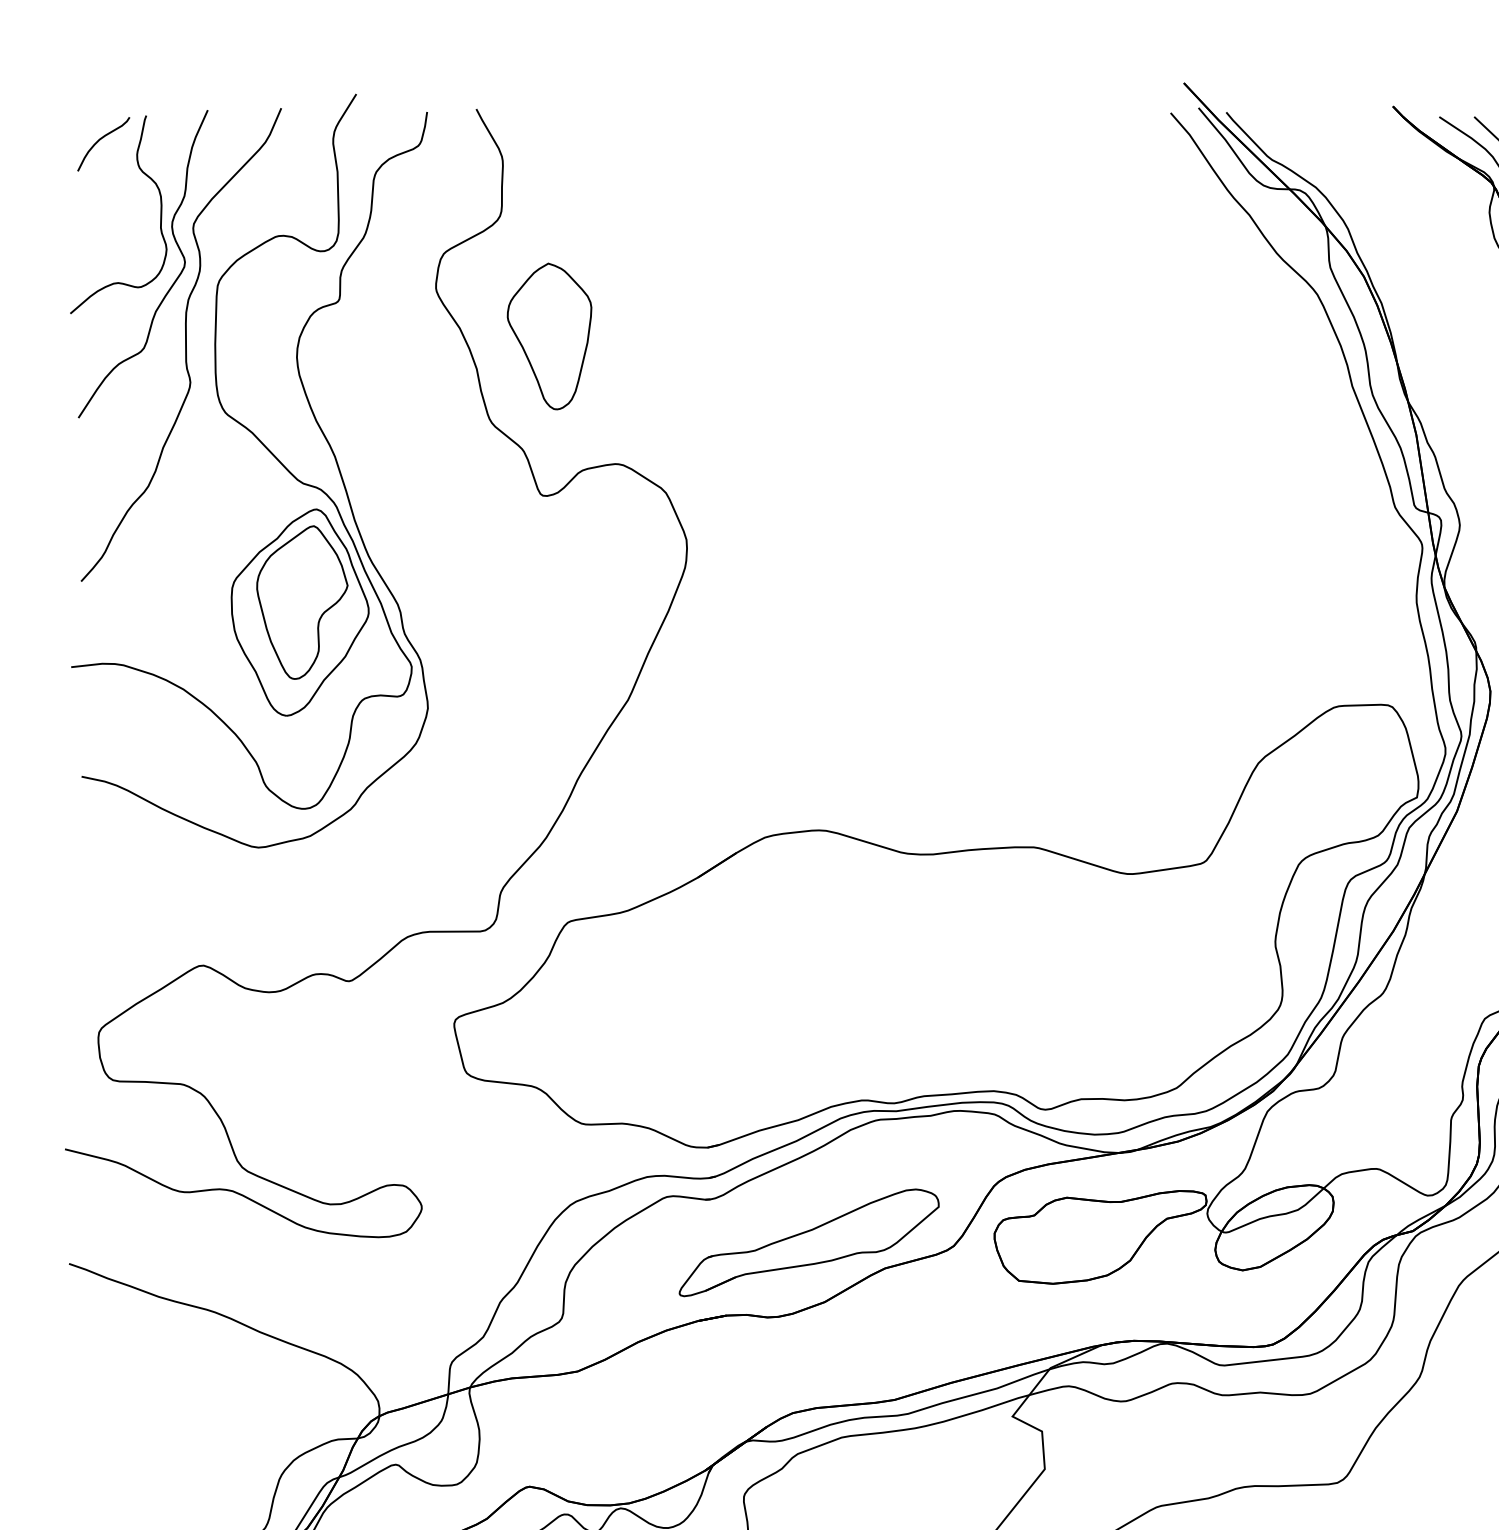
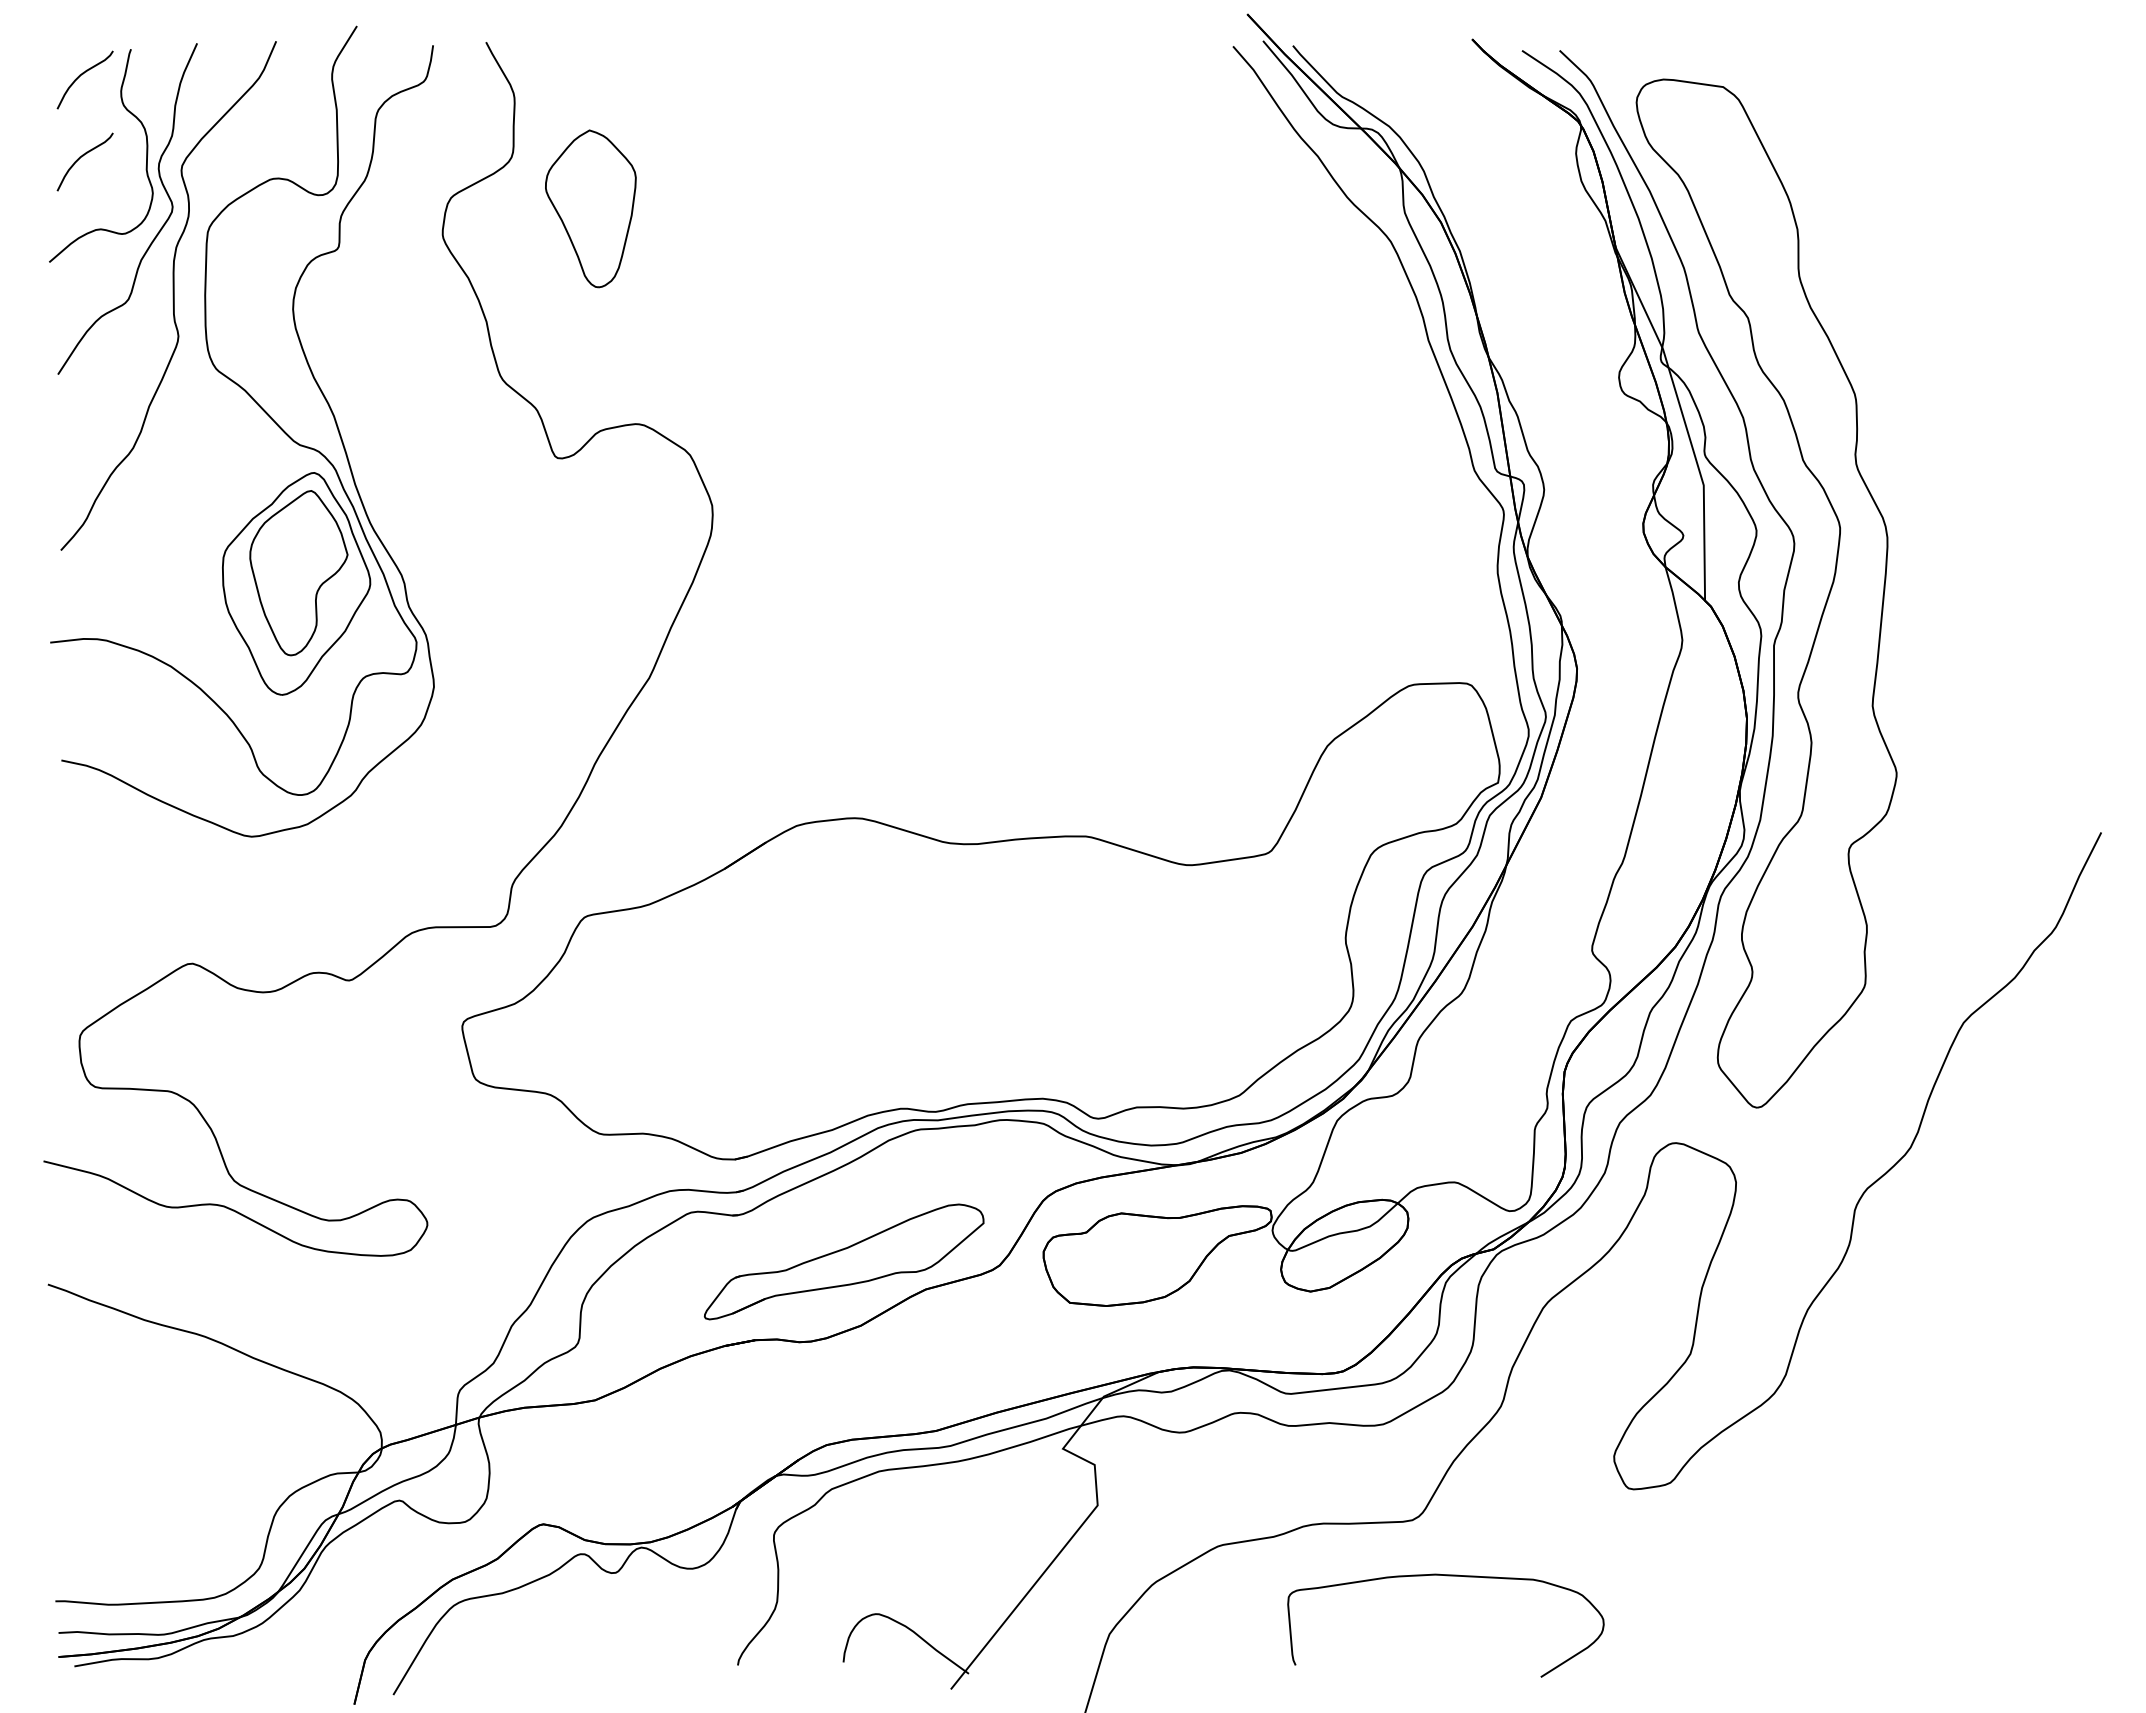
curve: (100, 216) -> (81, 157), added
part: (549, 336) -> (590, 208), moved

